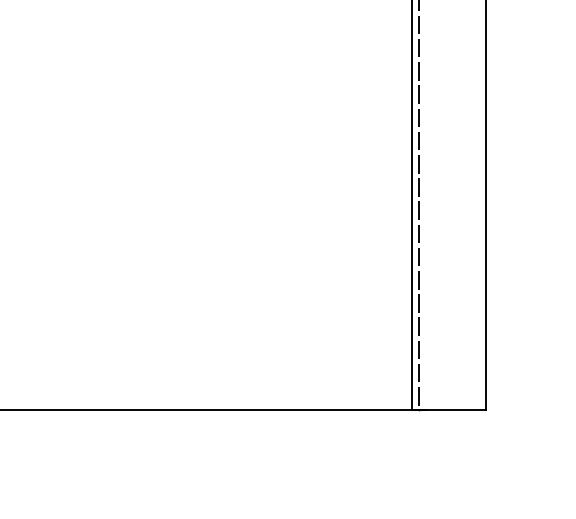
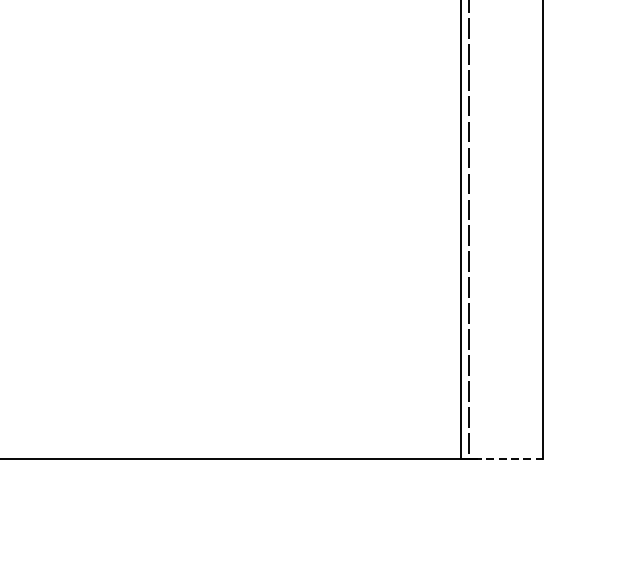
line: (456, 410) -> (510, 459), solid -> dashed

